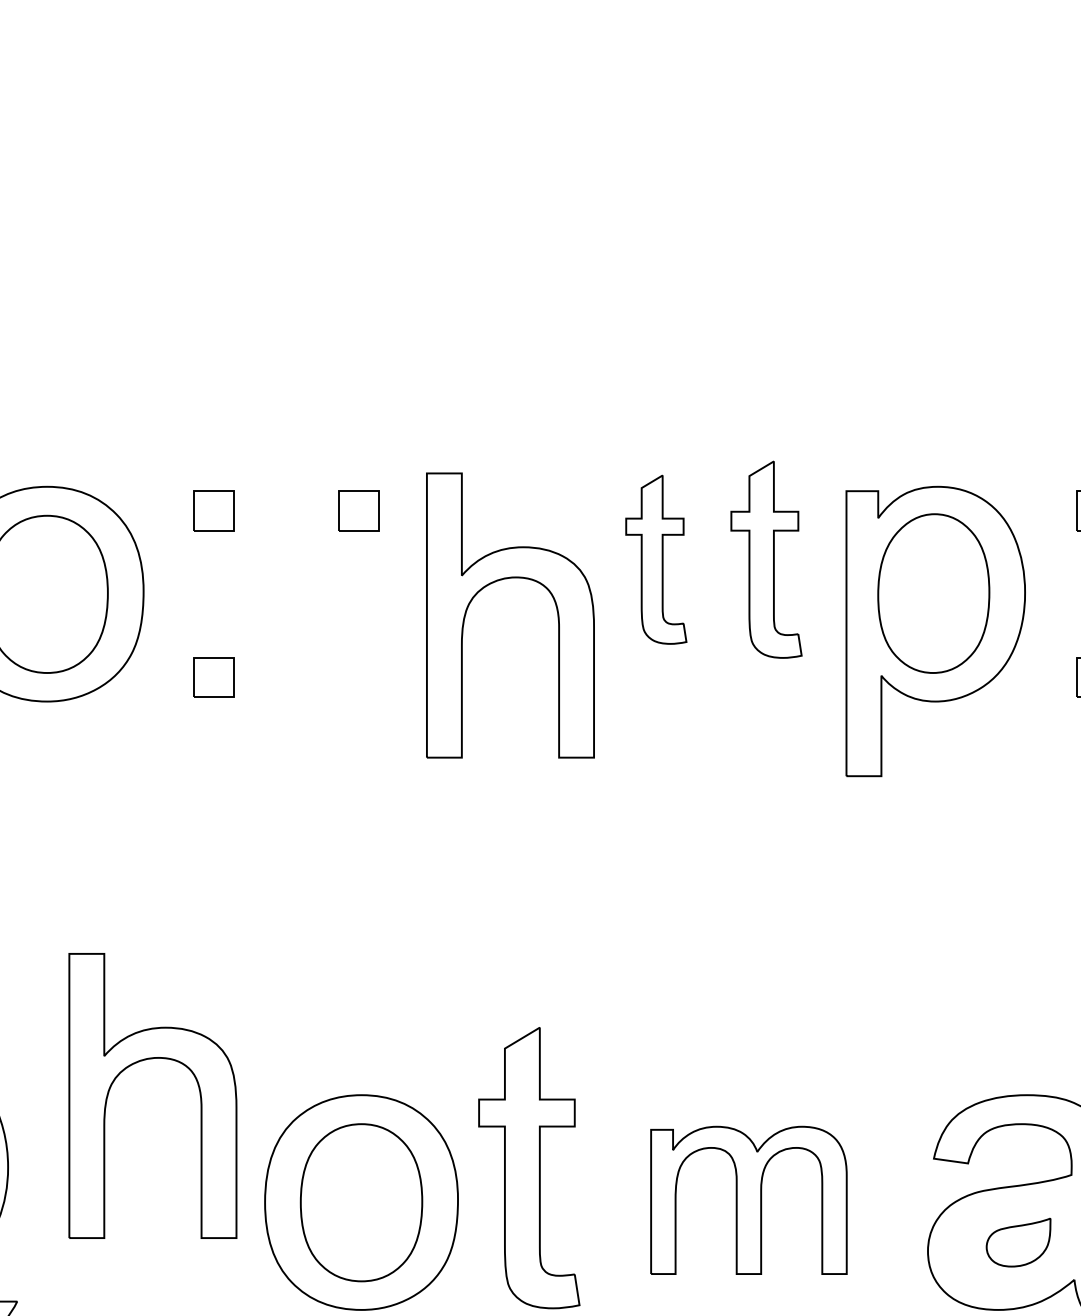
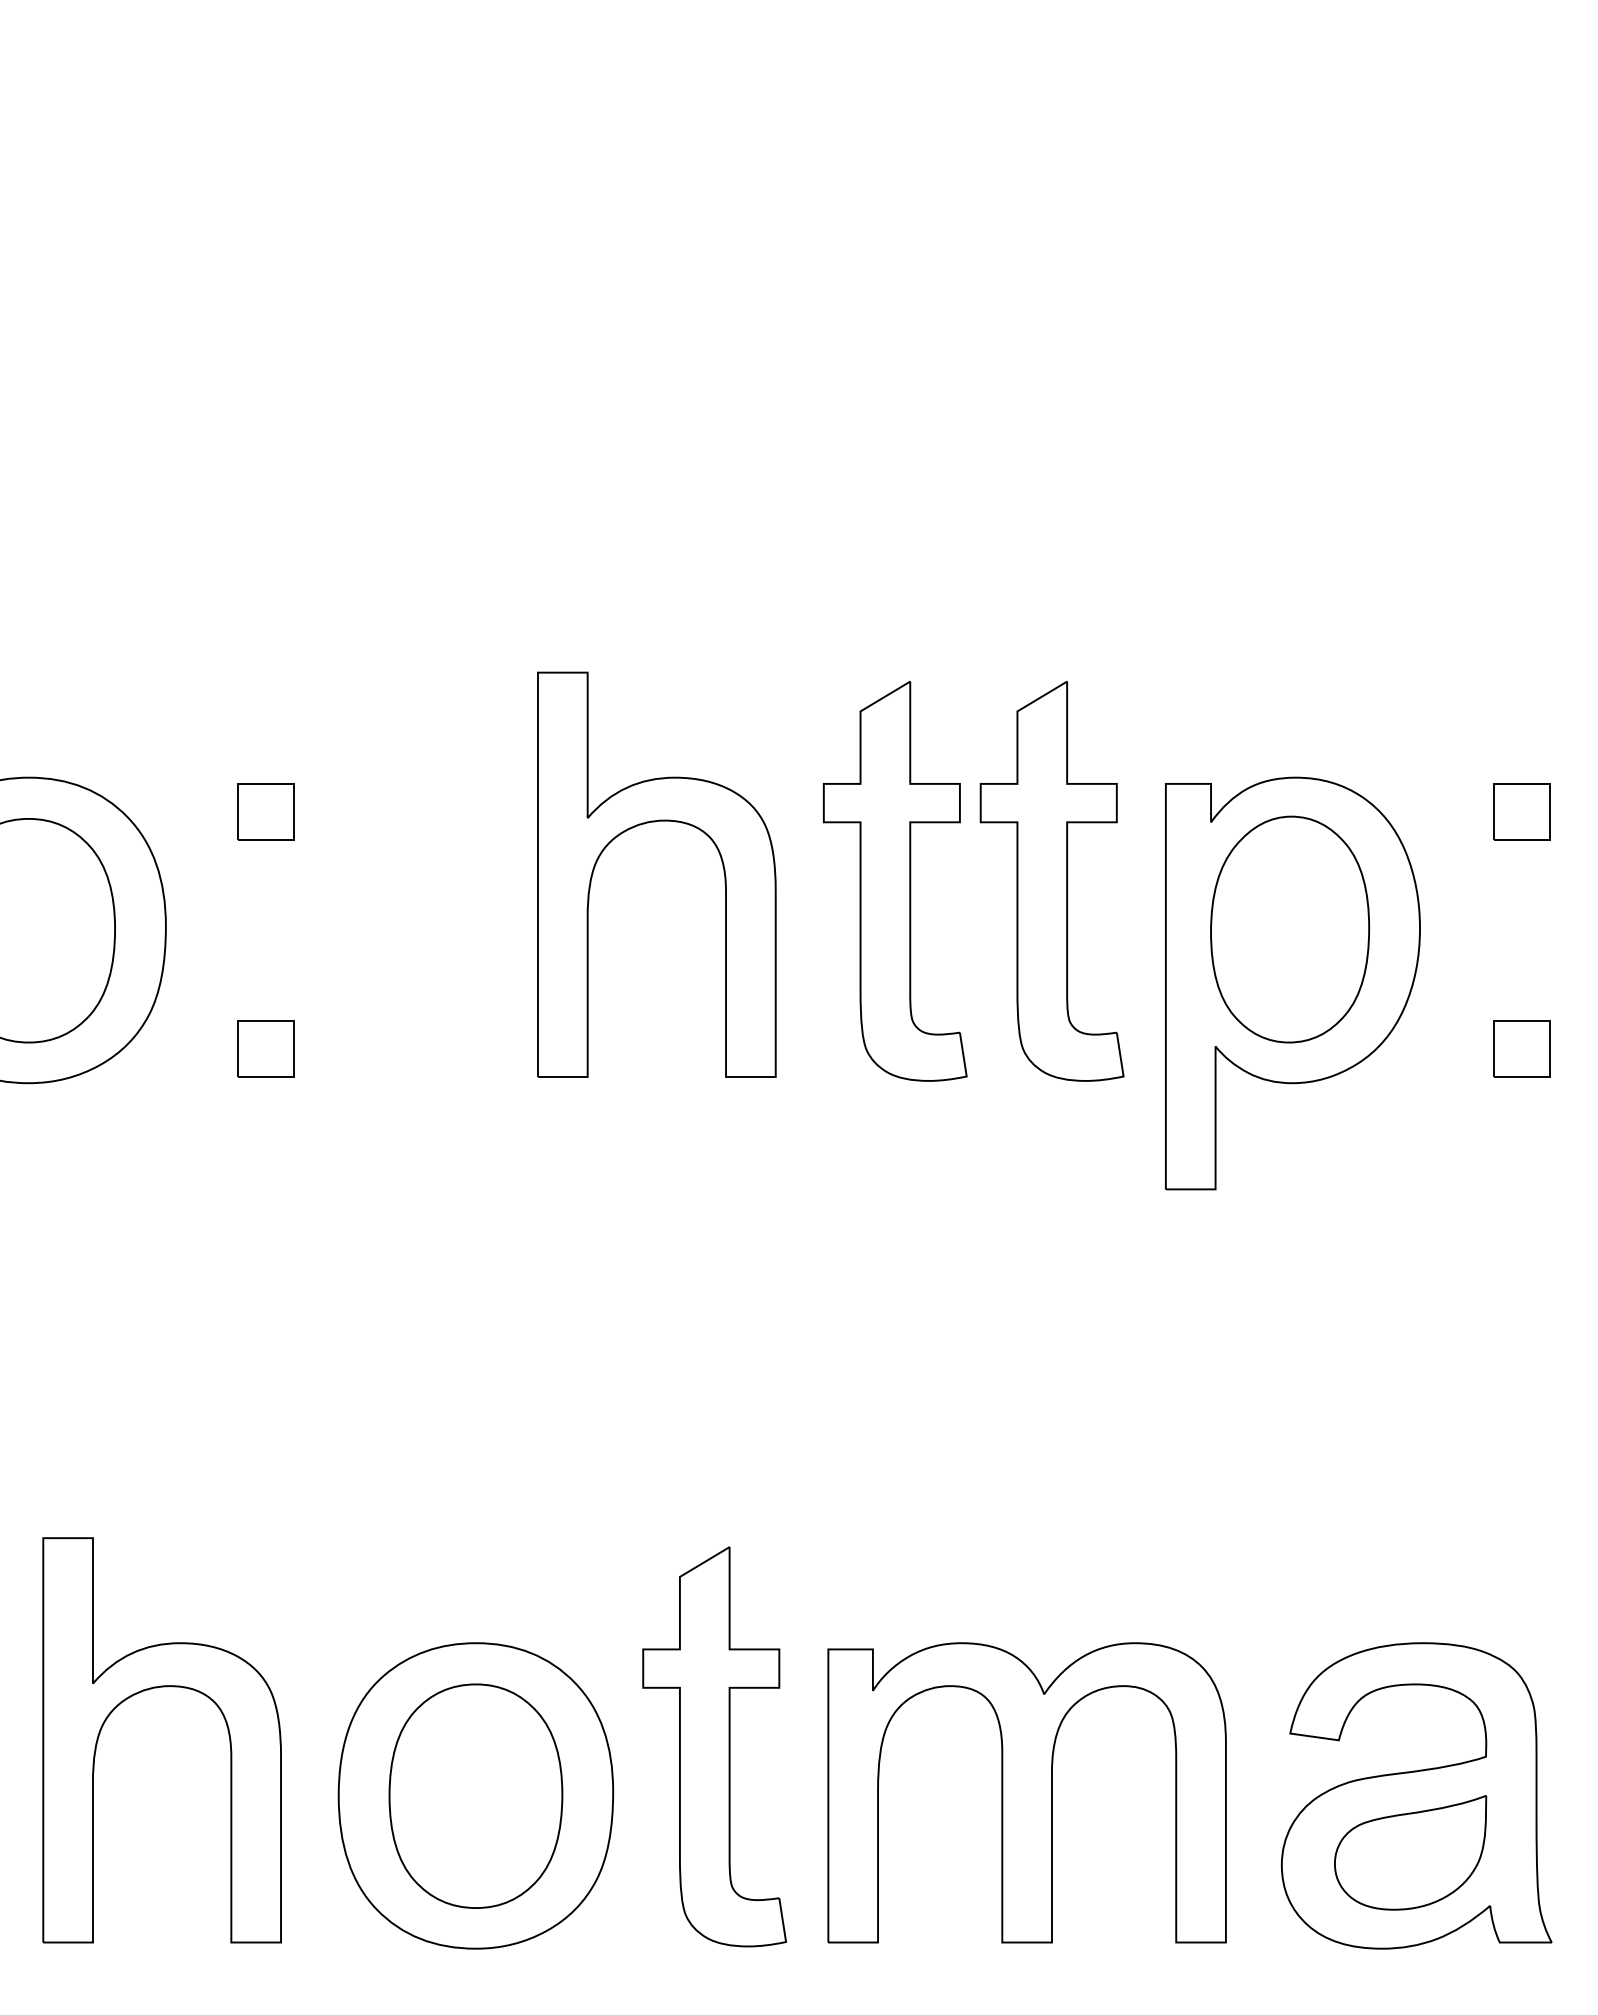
part: (358, 510) -> (471, 811), removed
part: (656, 559) -> (895, 881), size x1.67
part: (766, 559) -> (1051, 881), size x1.43
part: (501, 580) -> (644, 824), moved
part: (143, 1060) -> (148, 1690), moved
part: (748, 1200) -> (1026, 1792), size x1.43
part: (1018, 1242) -> (1410, 1852), size x1.67

